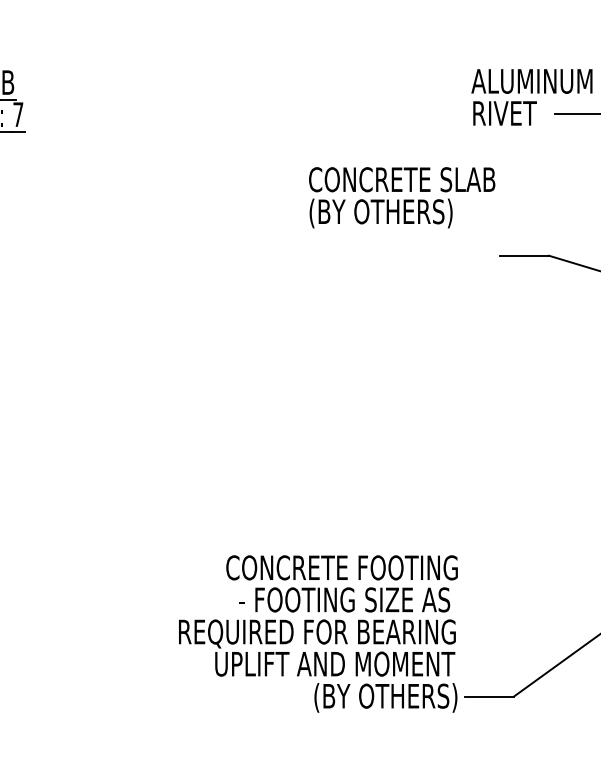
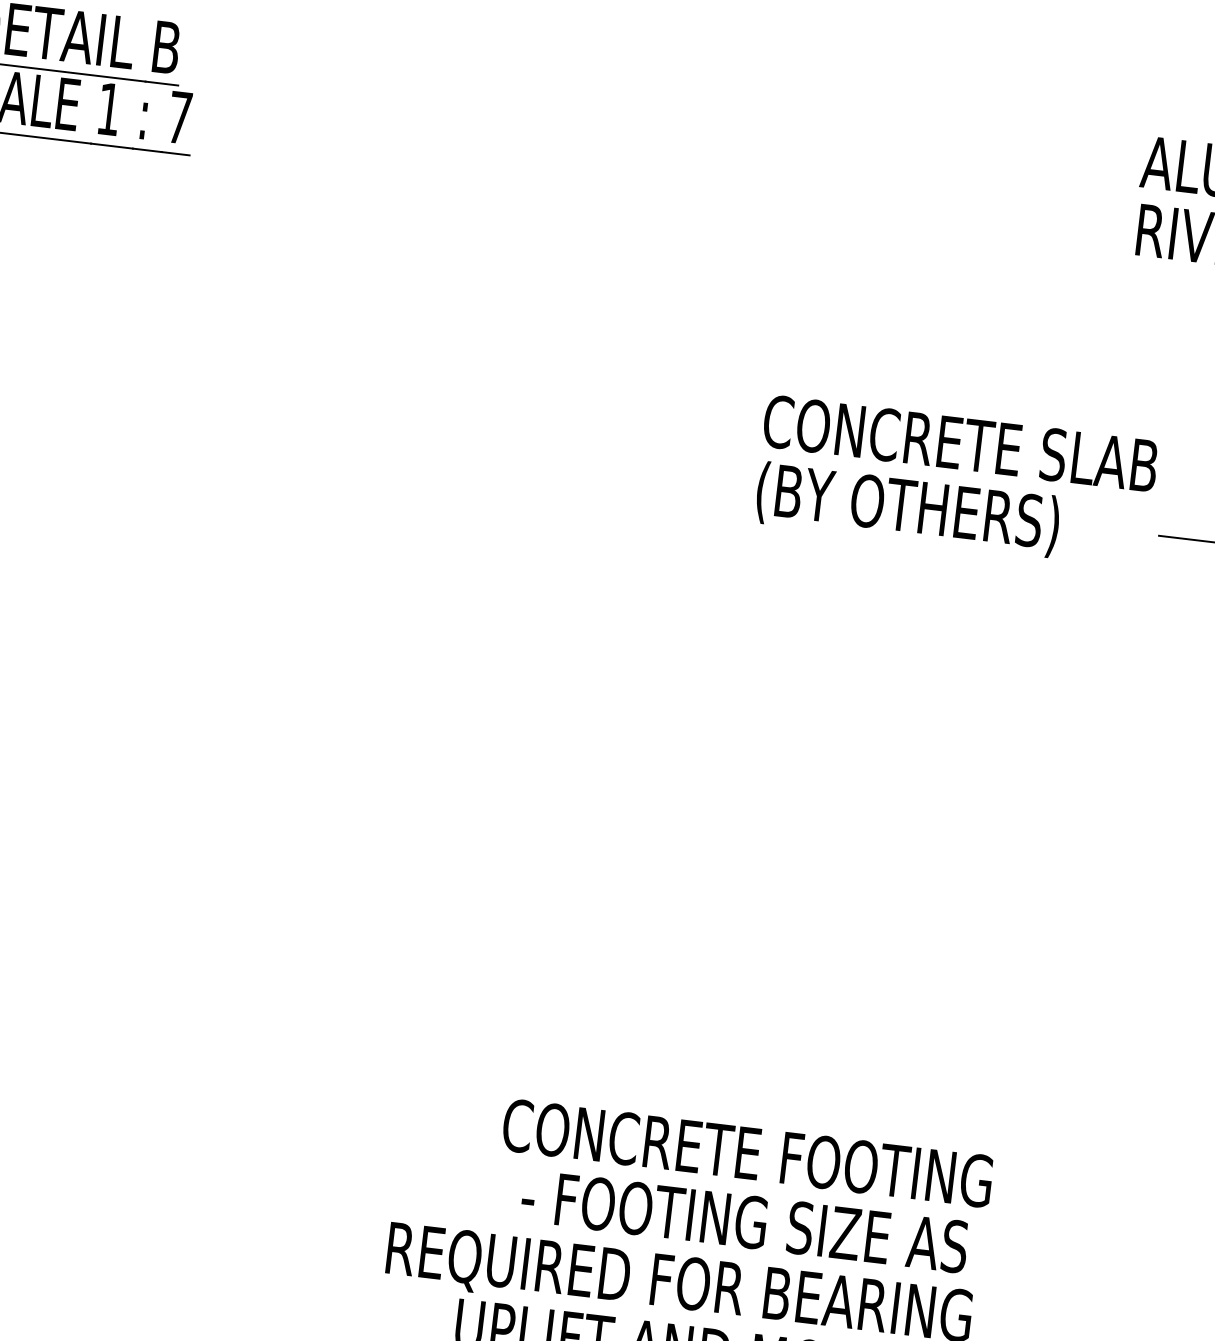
text: (402, 197) -> (956, 481), moved

